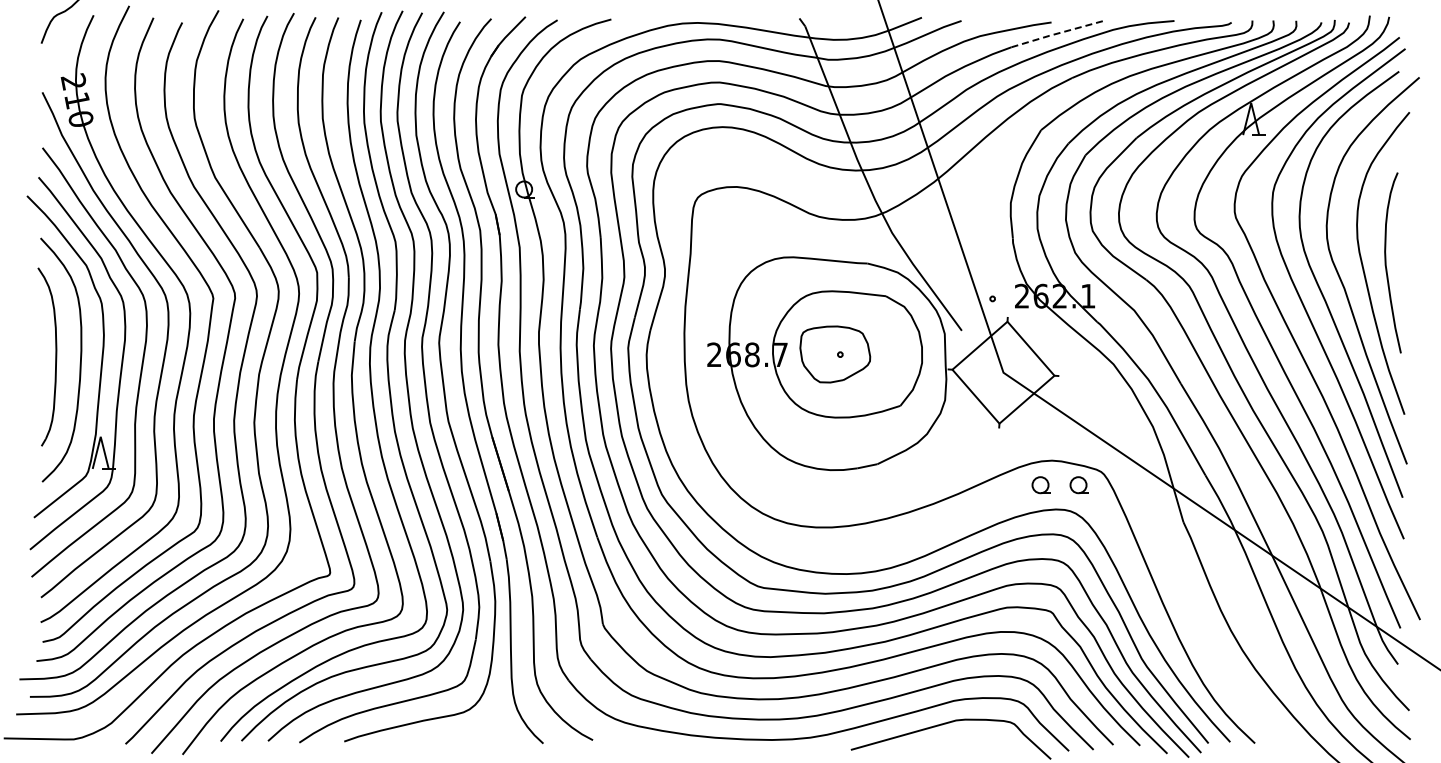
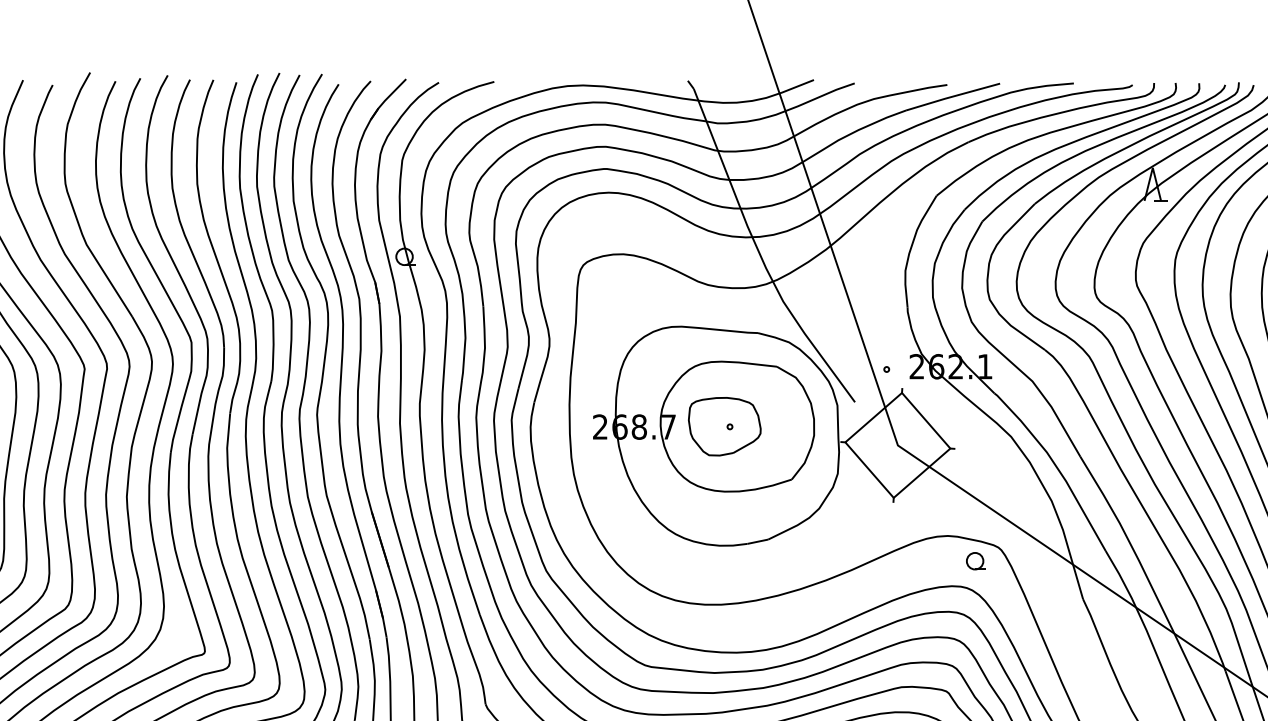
line: (1056, 33) -> (952, 96), dashed -> solid
part: (1040, 485) -> (935, 561), removed

